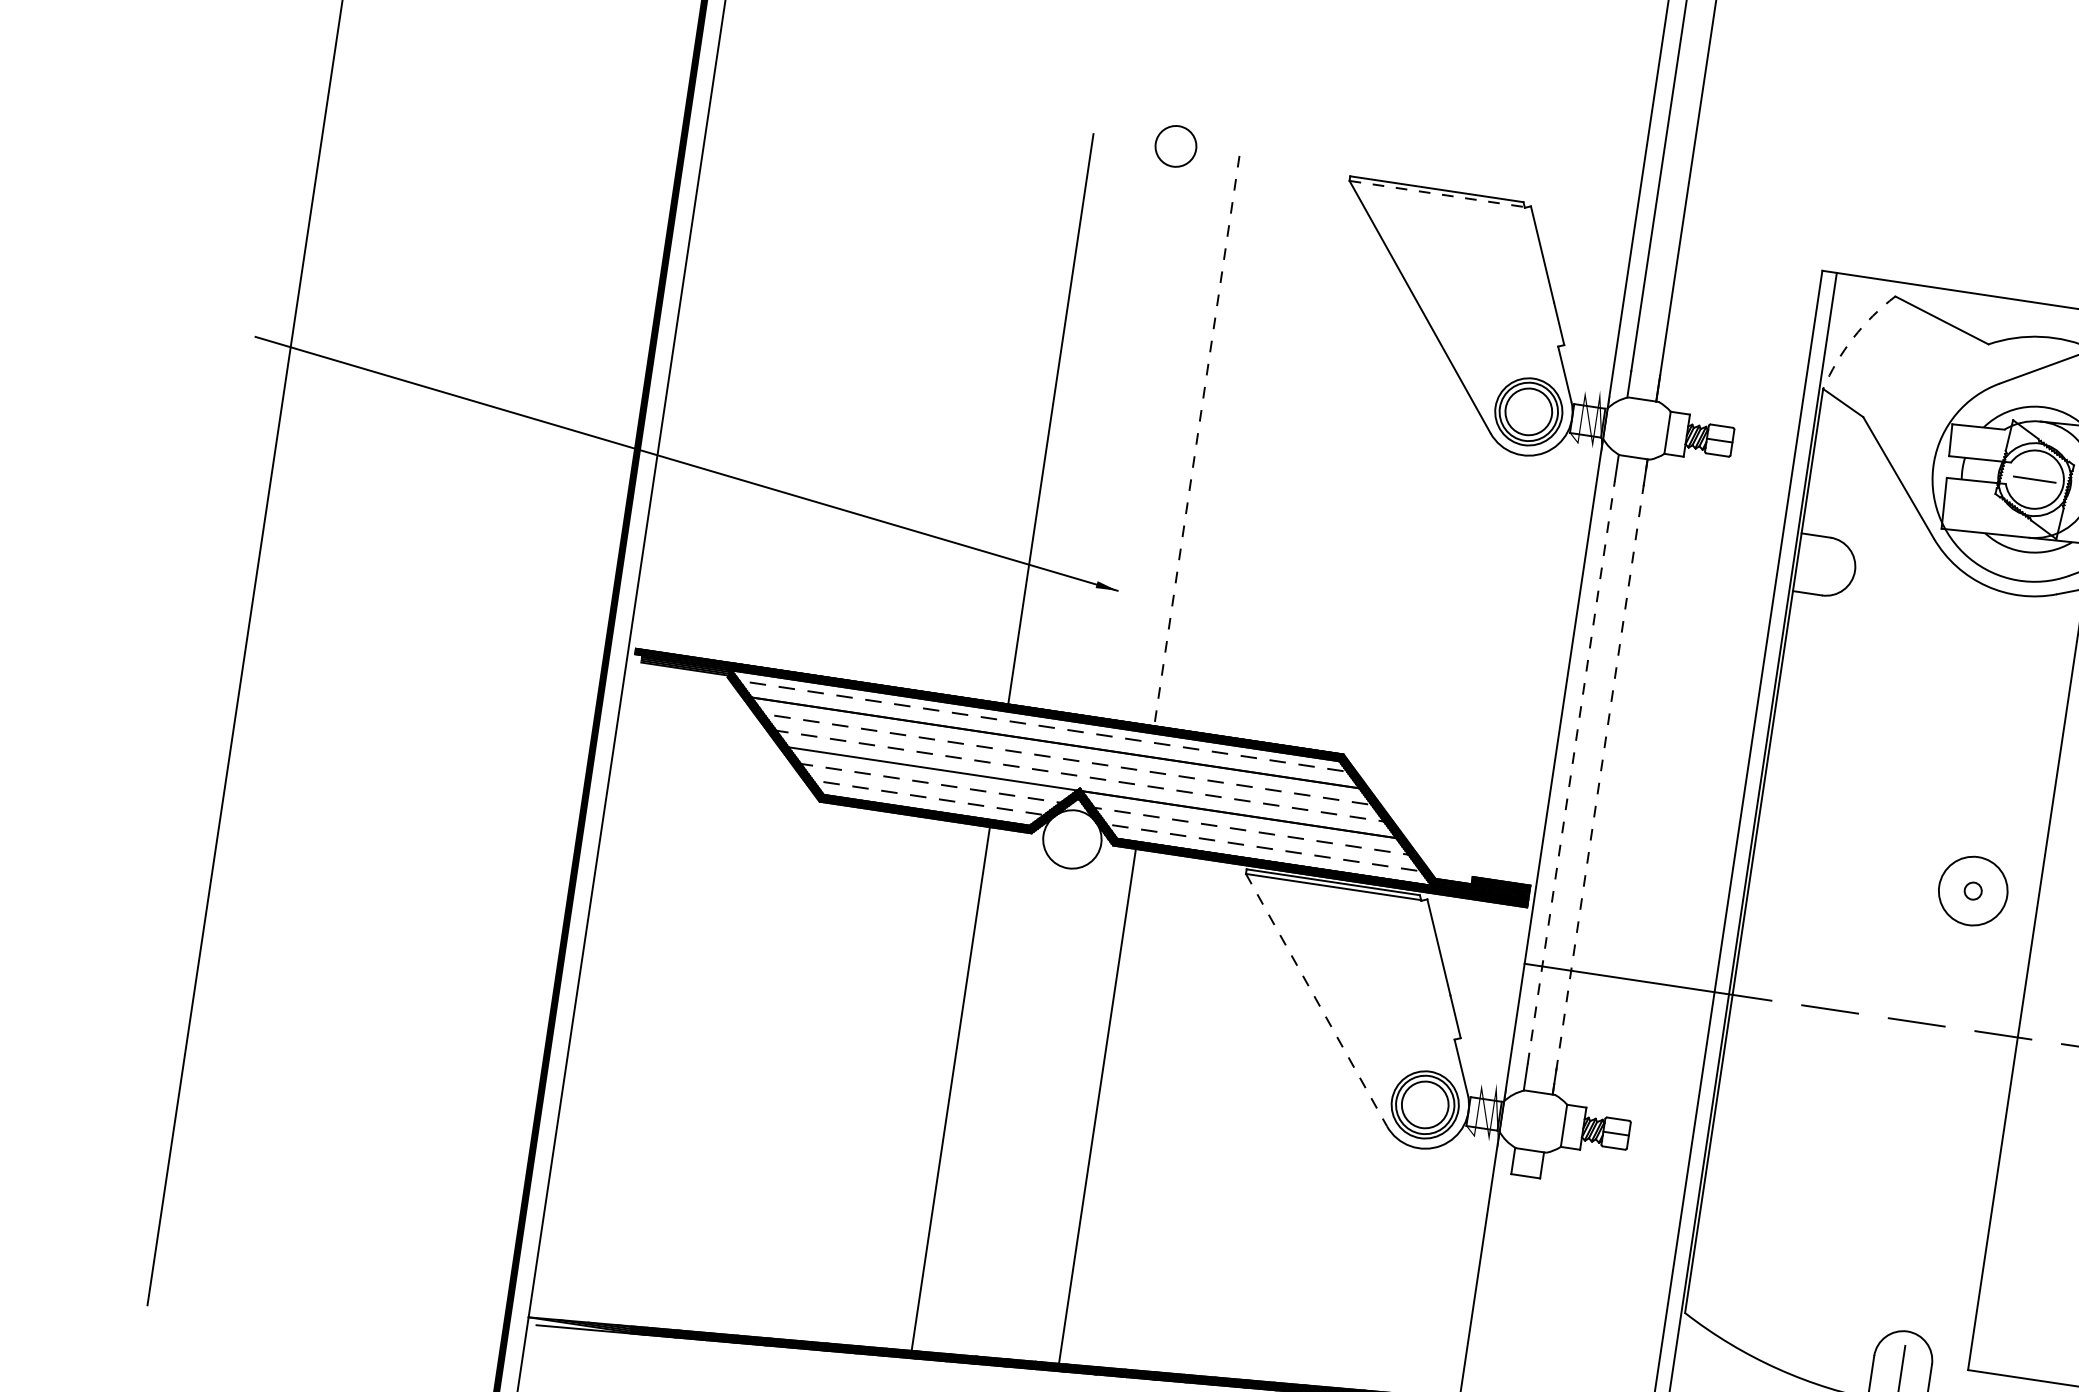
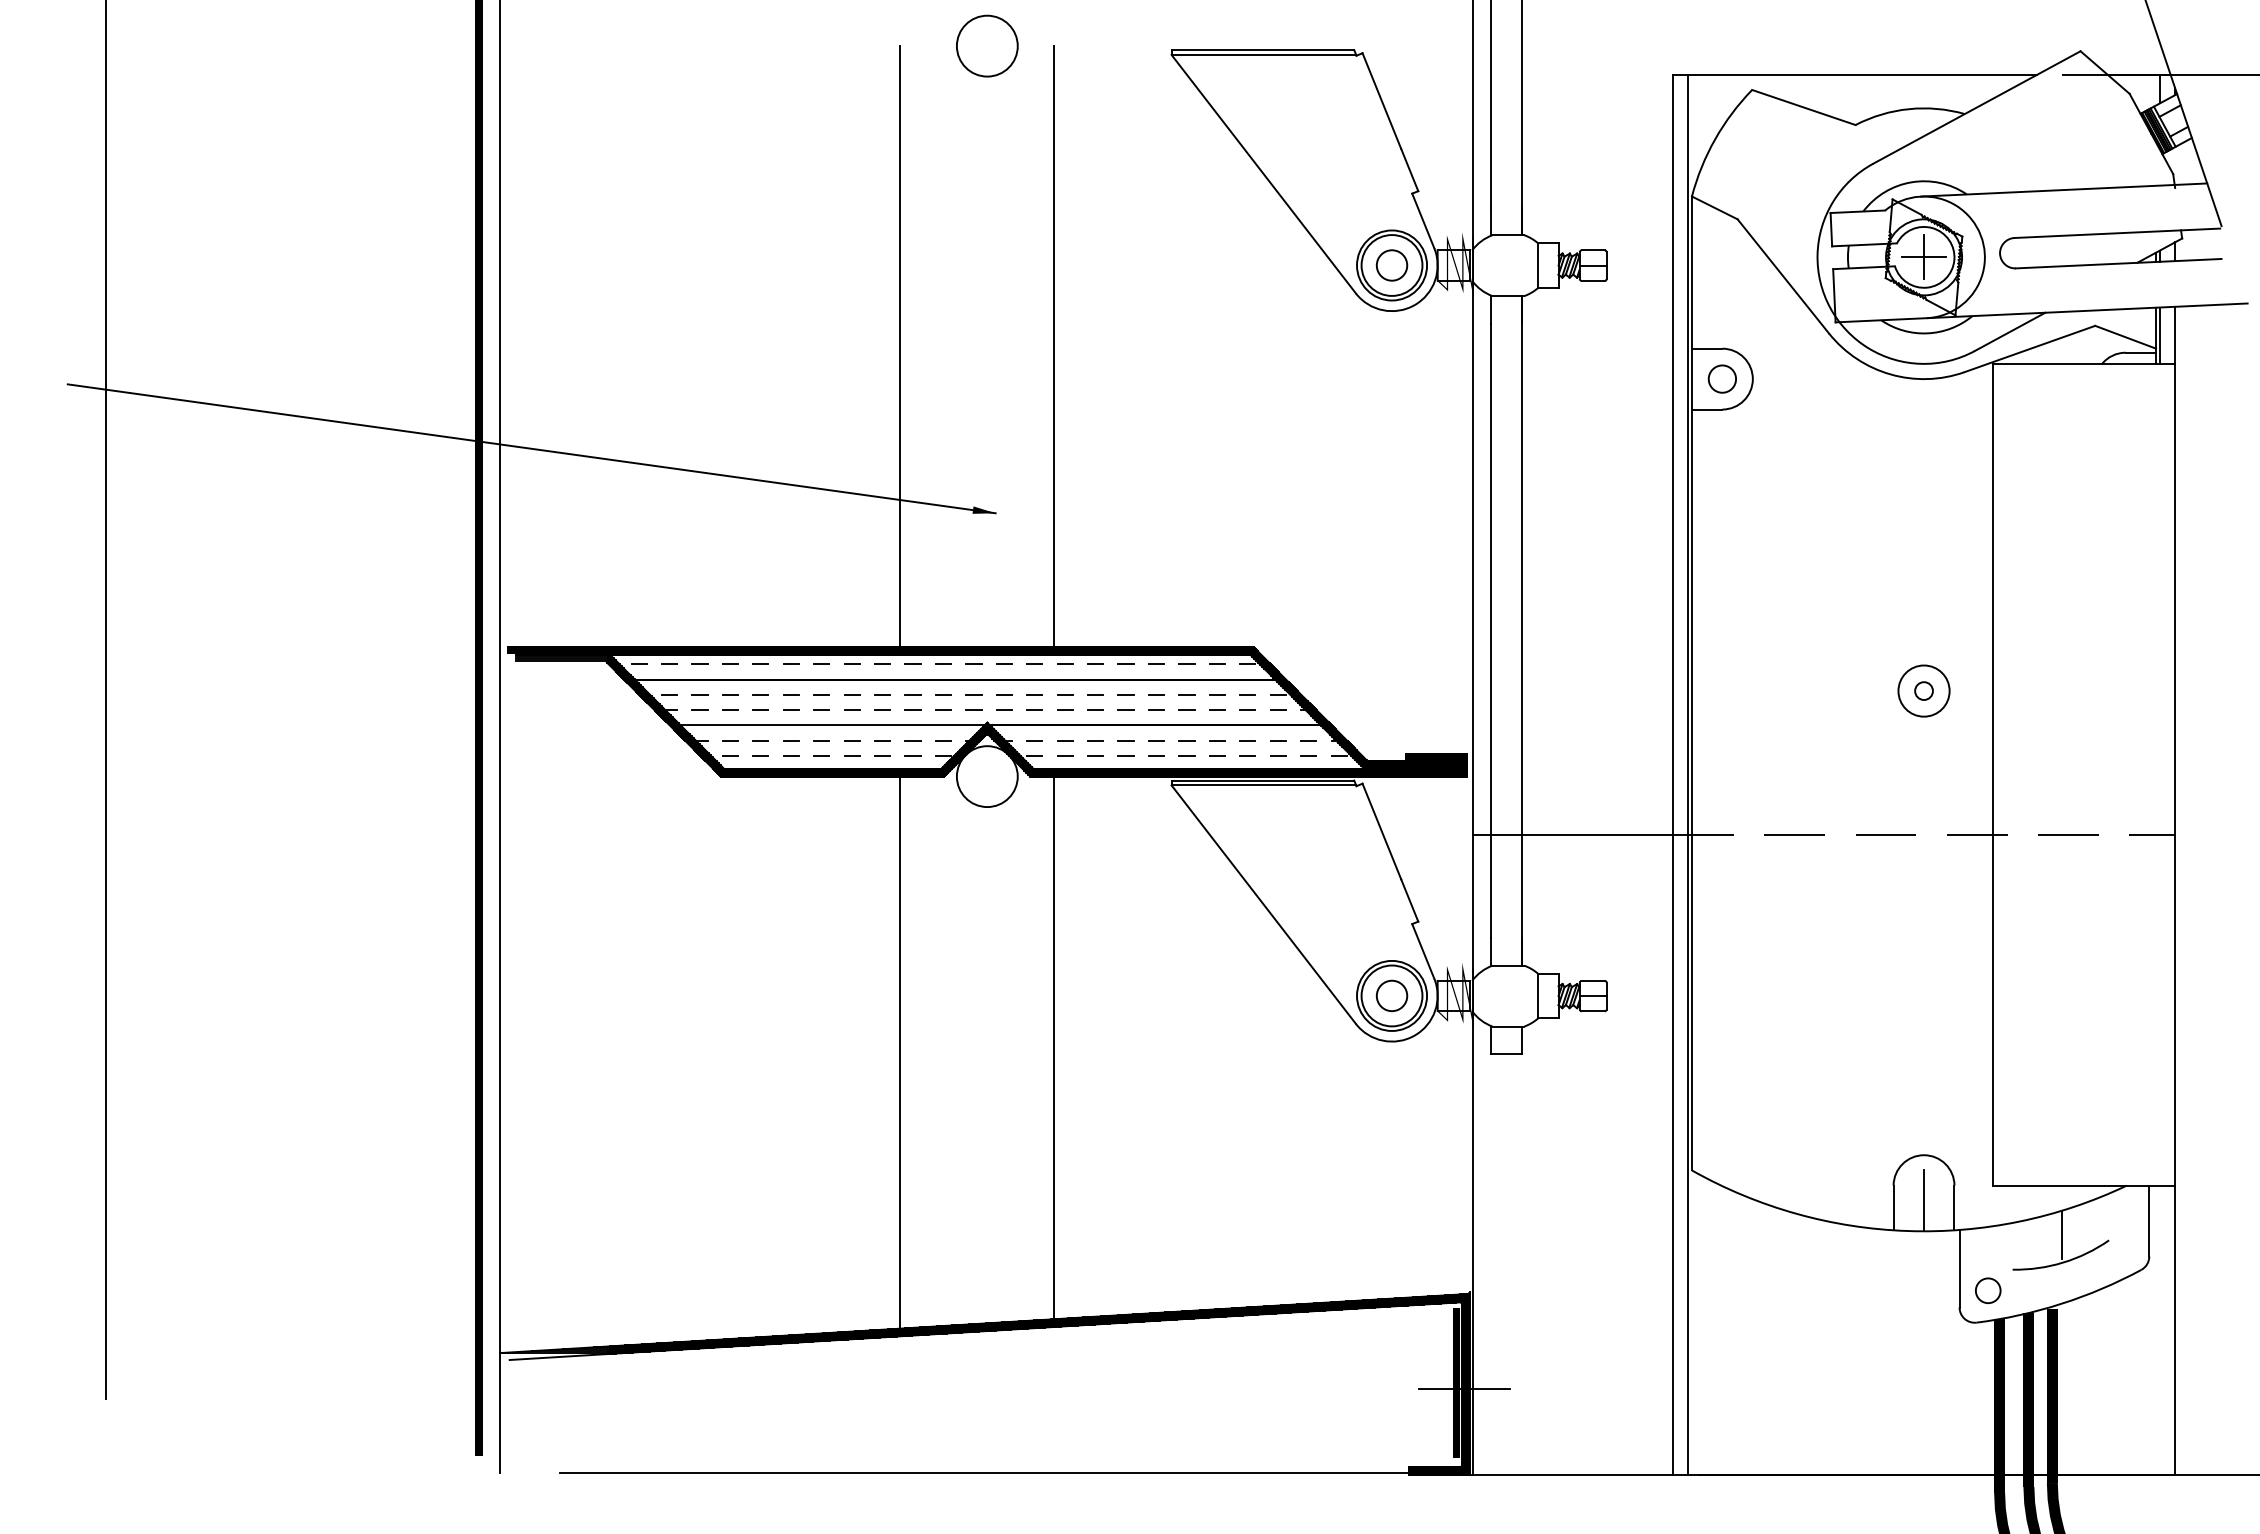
circle: (1175, 145) -> (986, 45), size x1.43
line: (1437, 193) -> (1264, 54), dashed -> solid
arc: (1853, 338) -> (1715, 139), dashed -> solid
circle: (1528, 411) -> (1391, 265), size x0.62
line: (1197, 440) -> (1054, 346), dashed -> solid
line: (2035, 479) -> (1924, 257), added
circle: (1825, 565) -> (1721, 378), added
line: (1571, 772) -> (1491, 630), dashed -> solid
line: (1599, 776) -> (1521, 630), dashed -> solid
circle: (1972, 890) -> (1923, 690), size x0.71
line: (1316, 999) -> (1263, 904), dashed -> solid
circle: (1424, 1104) -> (1391, 995), size x0.62

